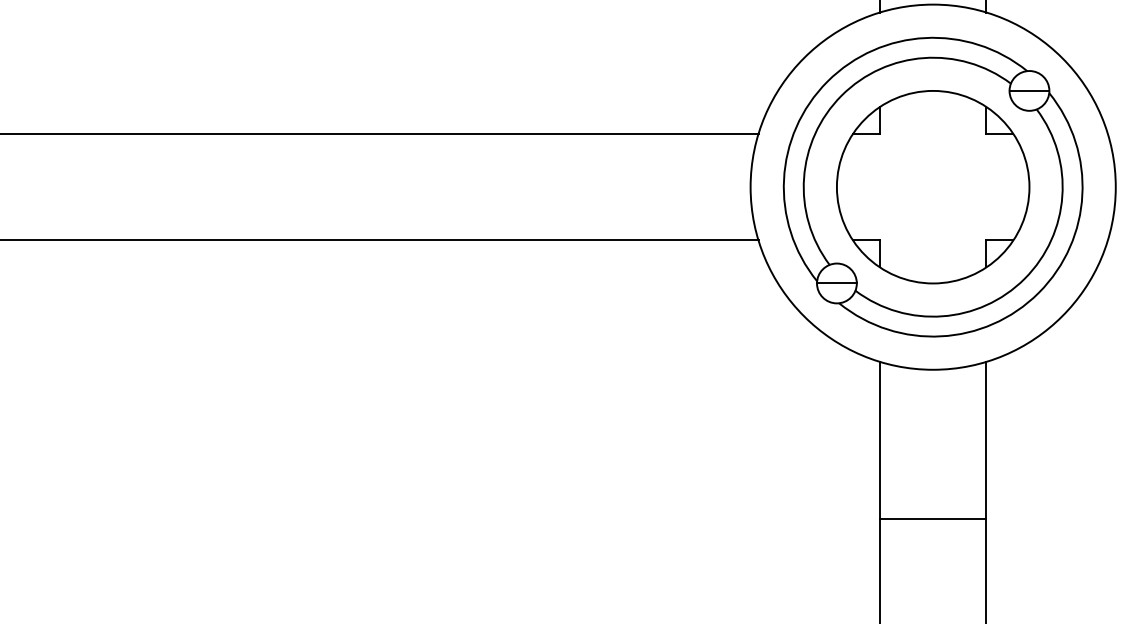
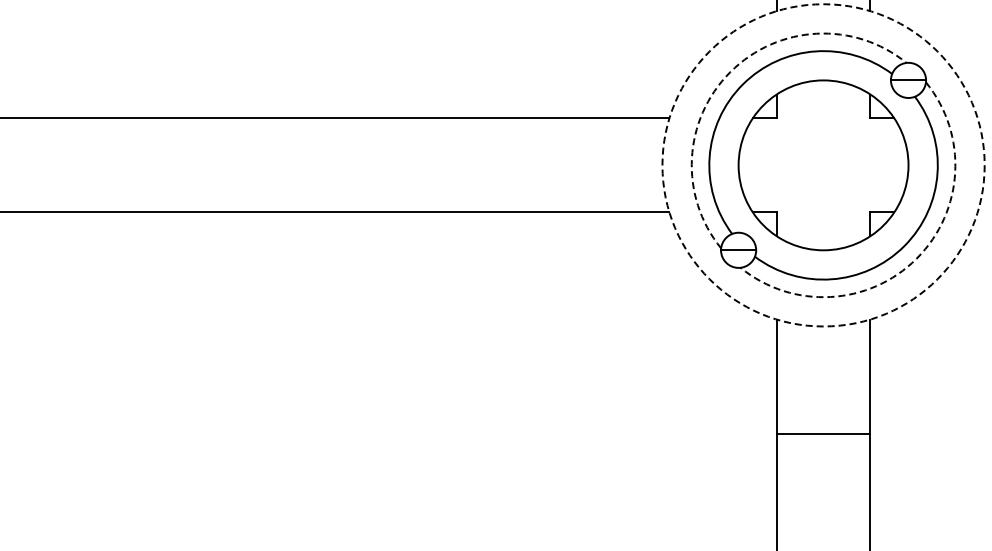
arc: (827, 81) -> (730, 72), solid -> dashed
circle: (933, 187) -> (823, 165), solid -> dashed
arc: (1038, 292) -> (916, 258), solid -> dashed
line: (933, 519) -> (823, 434), moved

